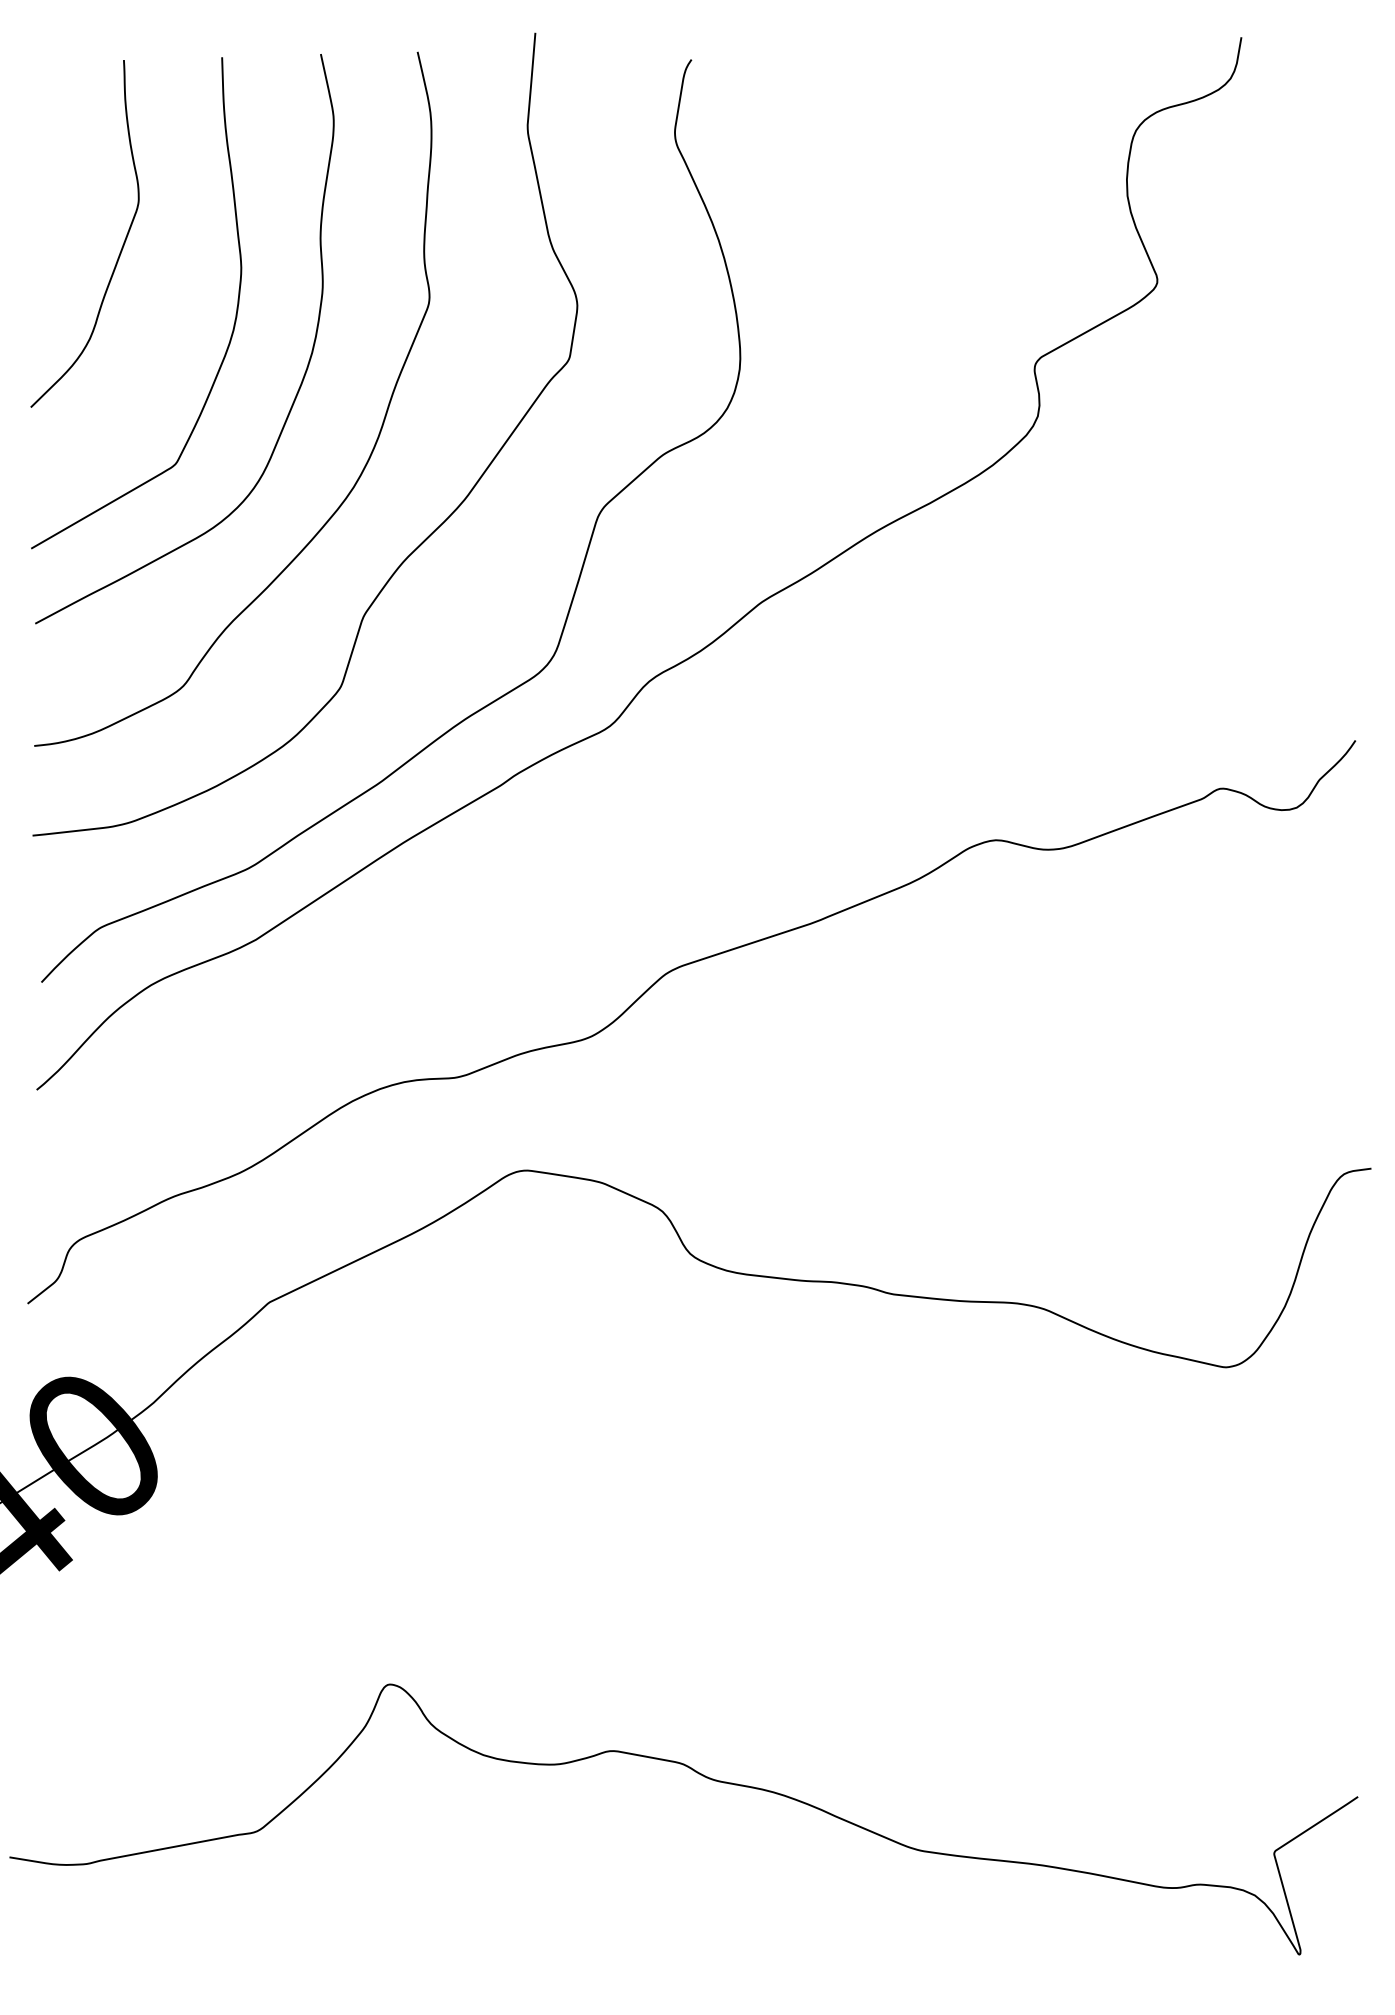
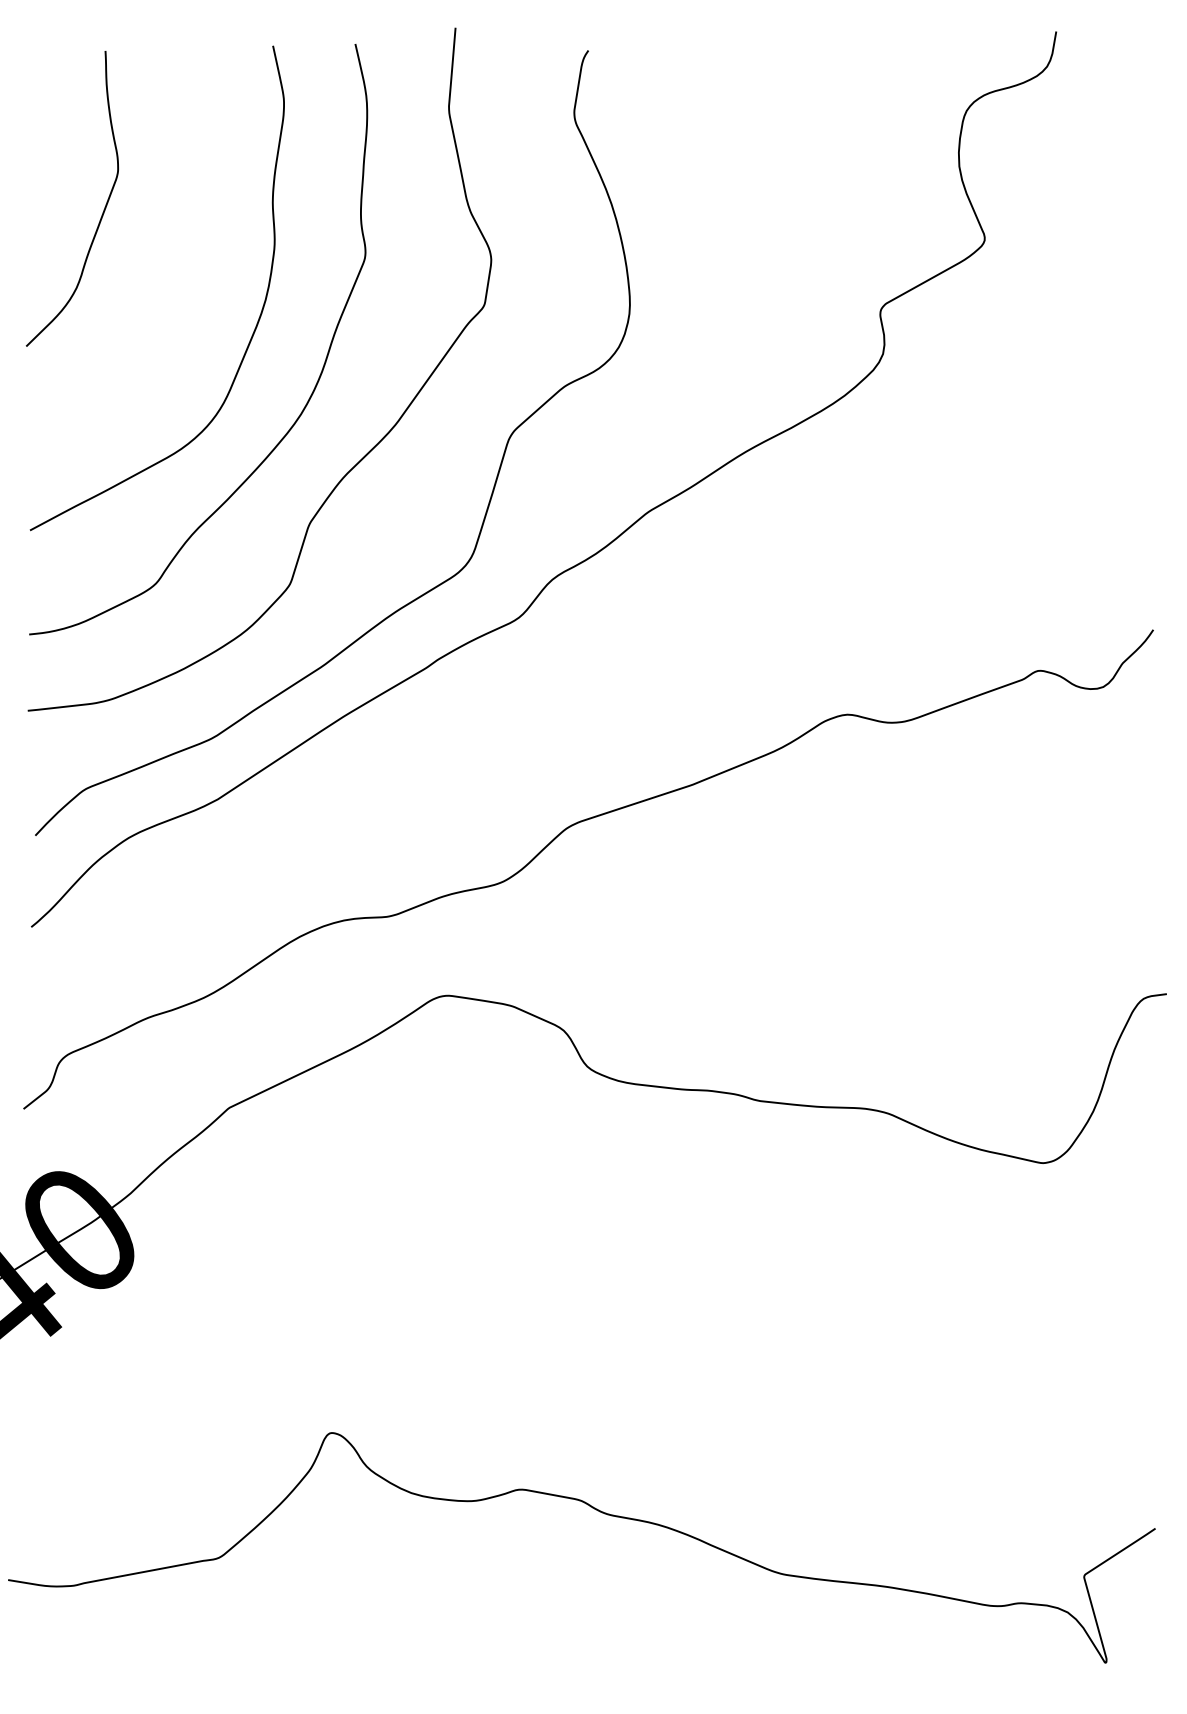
curve: (233, 324) -> (198, 275), removed

